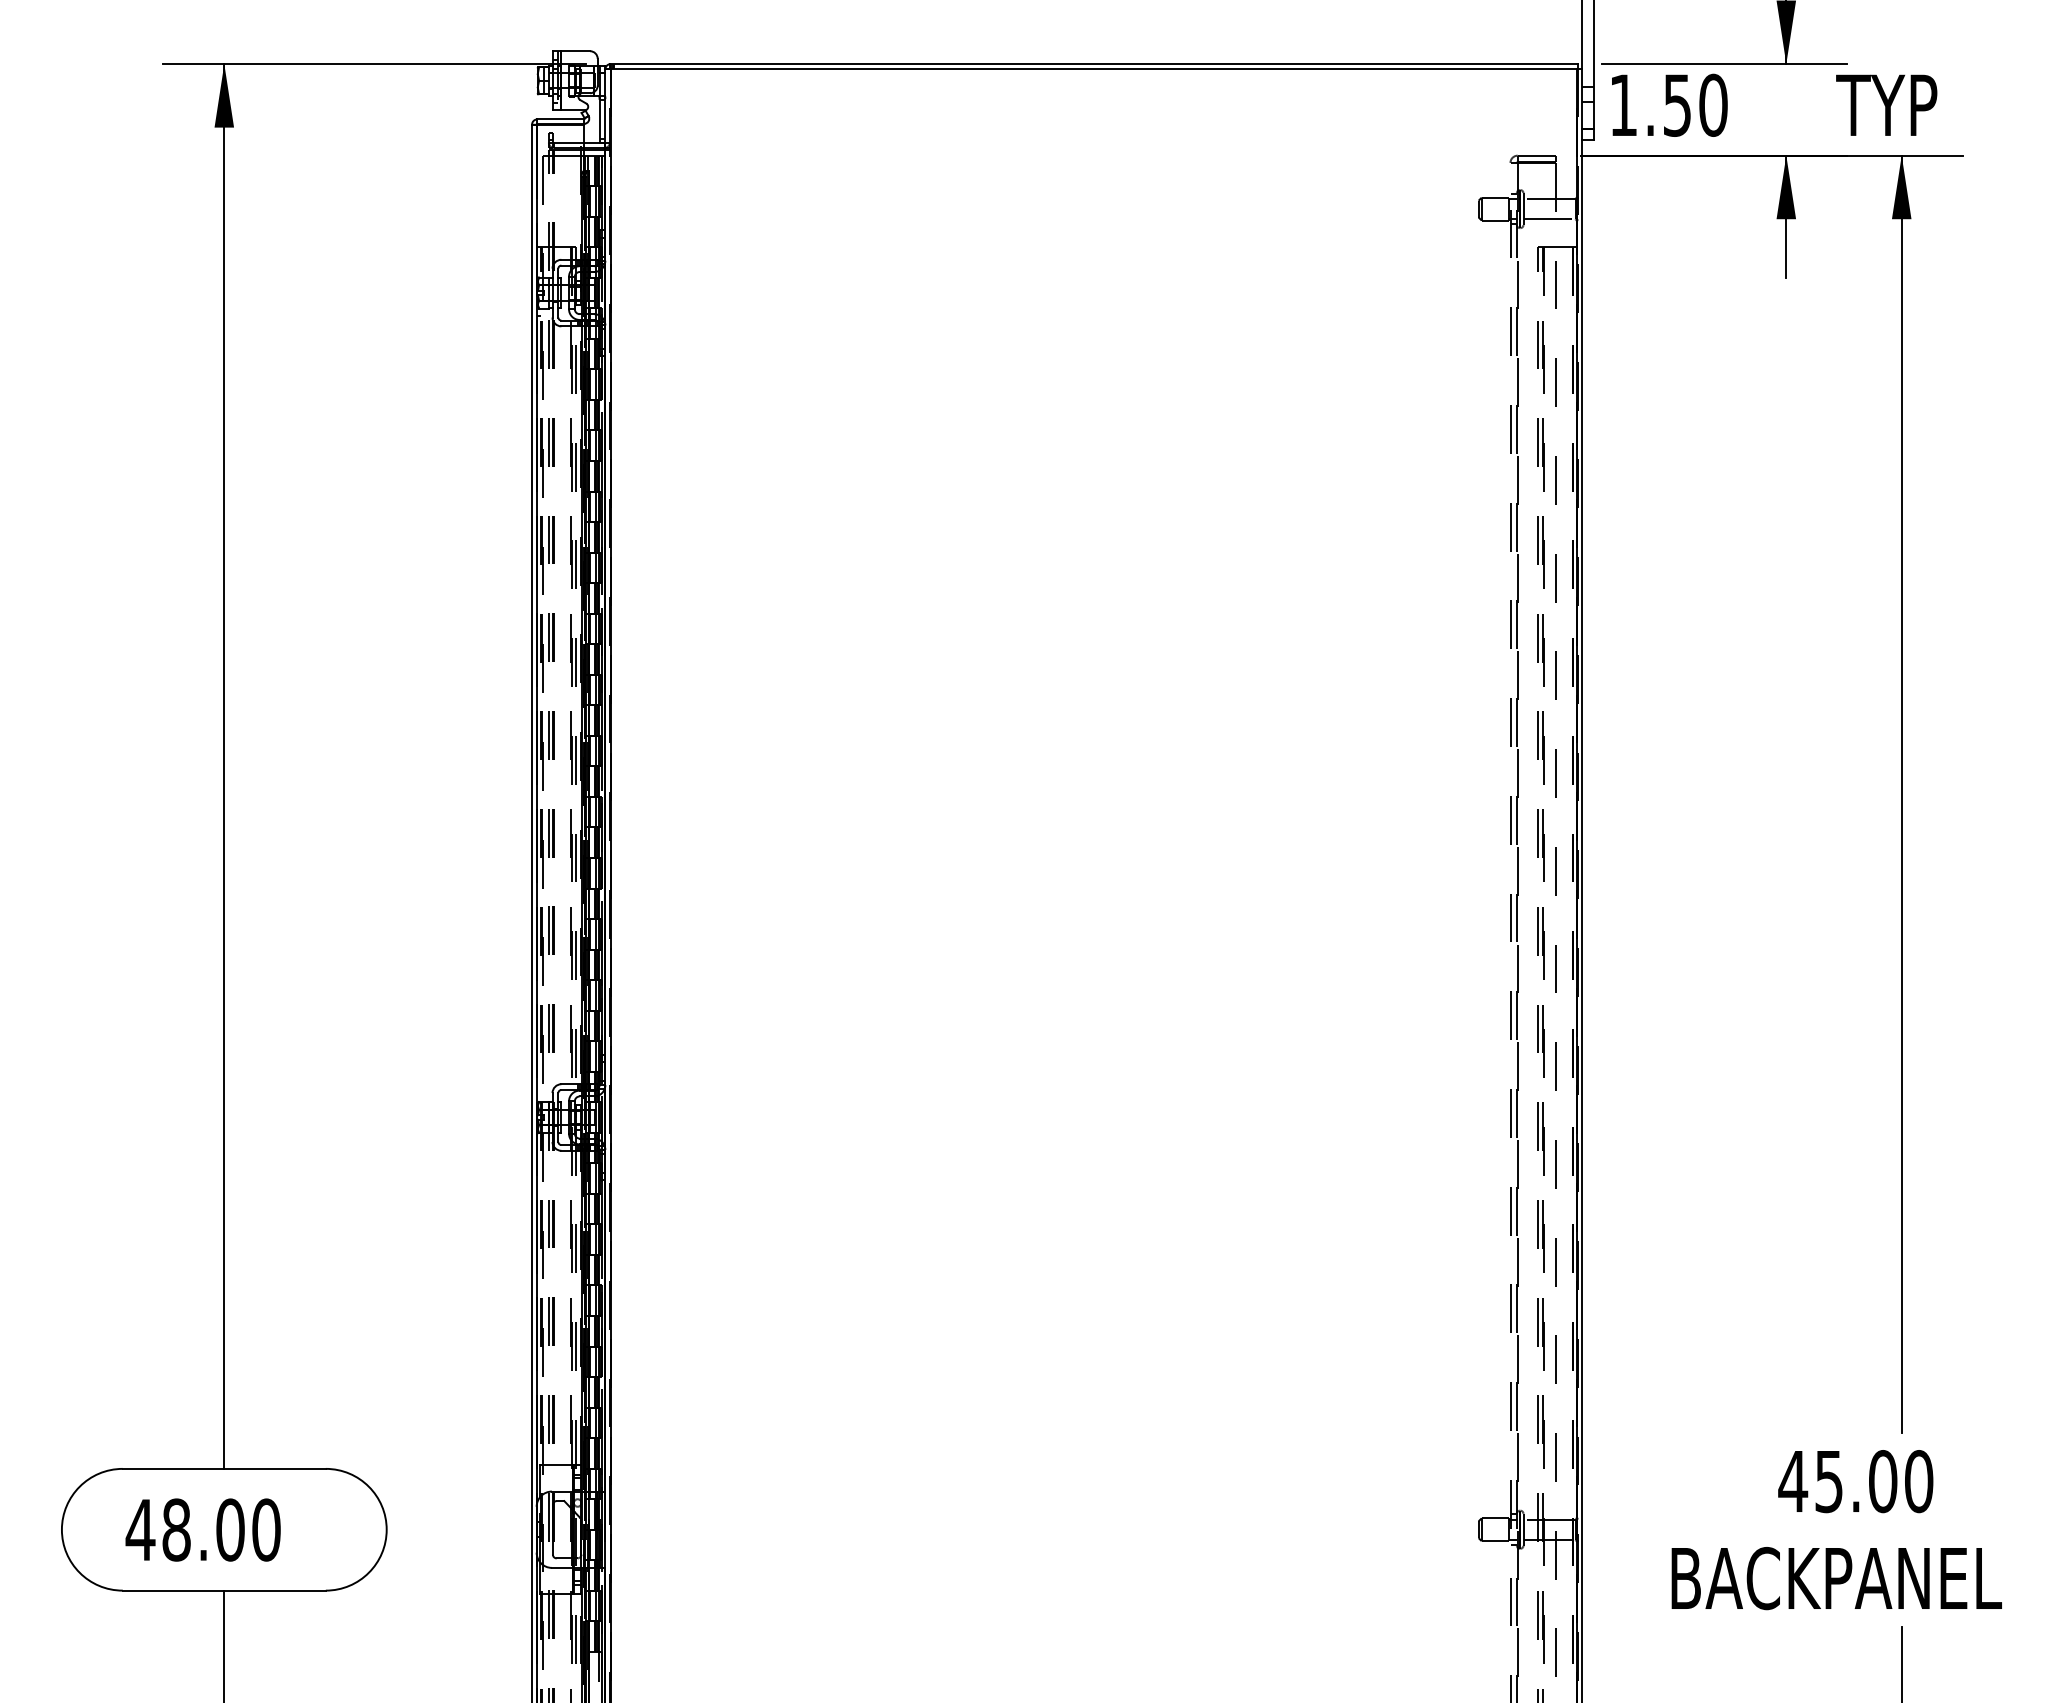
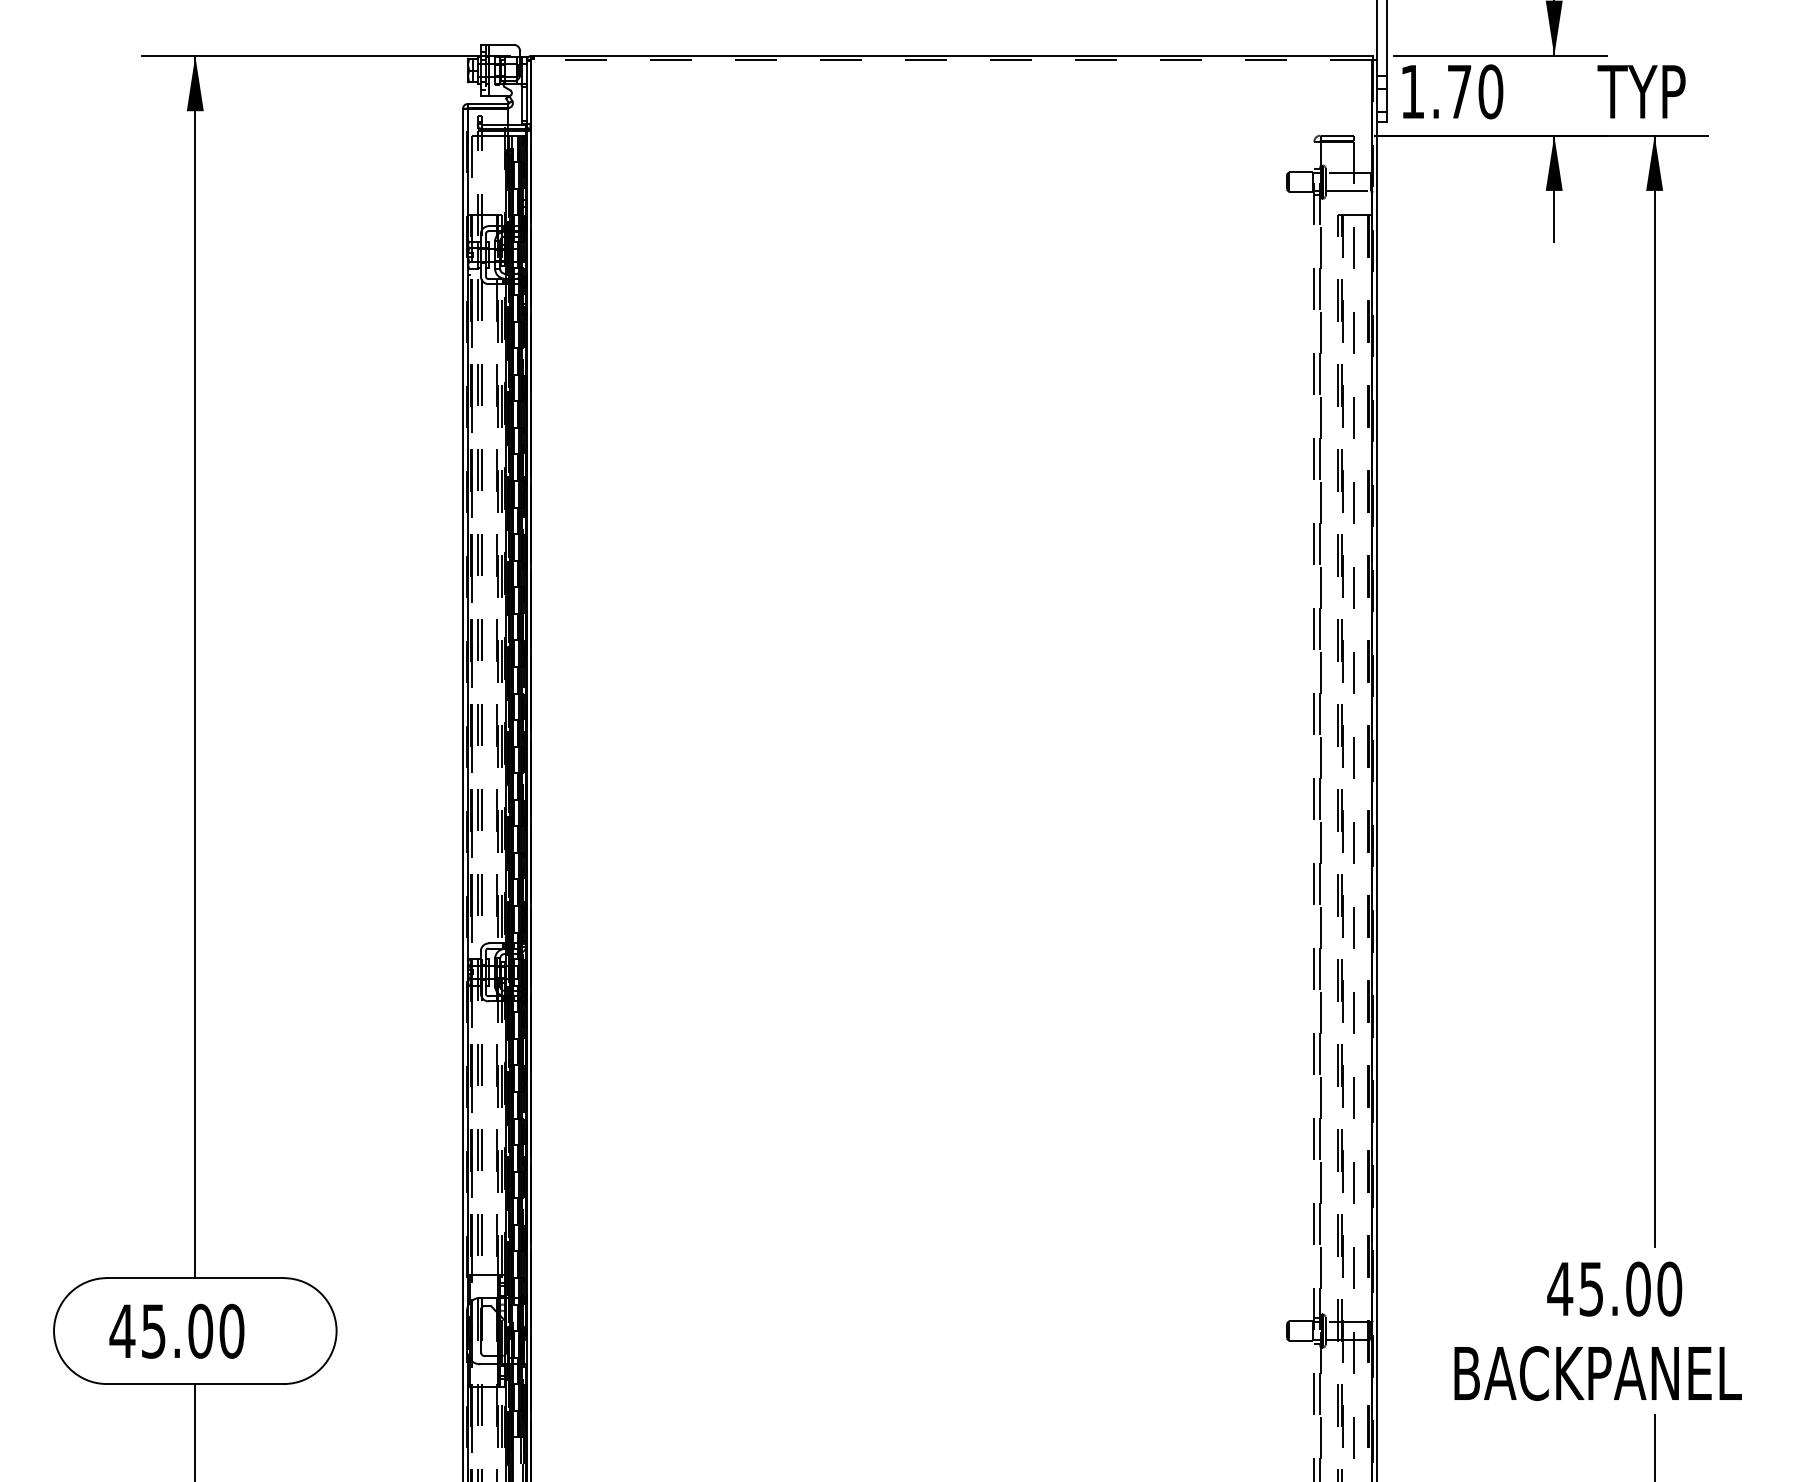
line: (1093, 68) -> (951, 59), solid -> dashed
text: (1677, 105) -> (1459, 91), 1.50 -> 1.70
text: (176, 1529) -> (153, 1330), 48.00 -> 45.00

